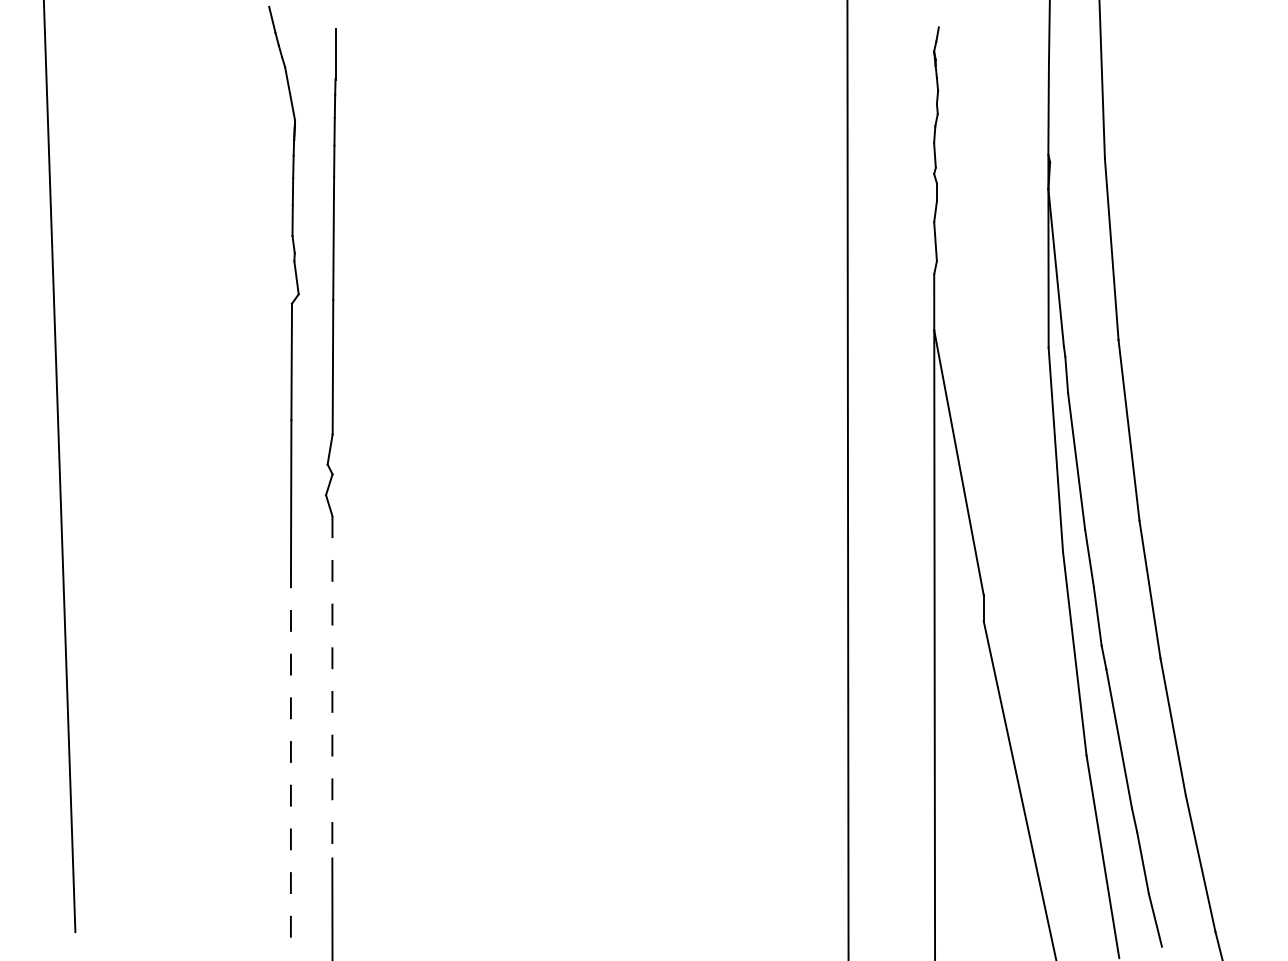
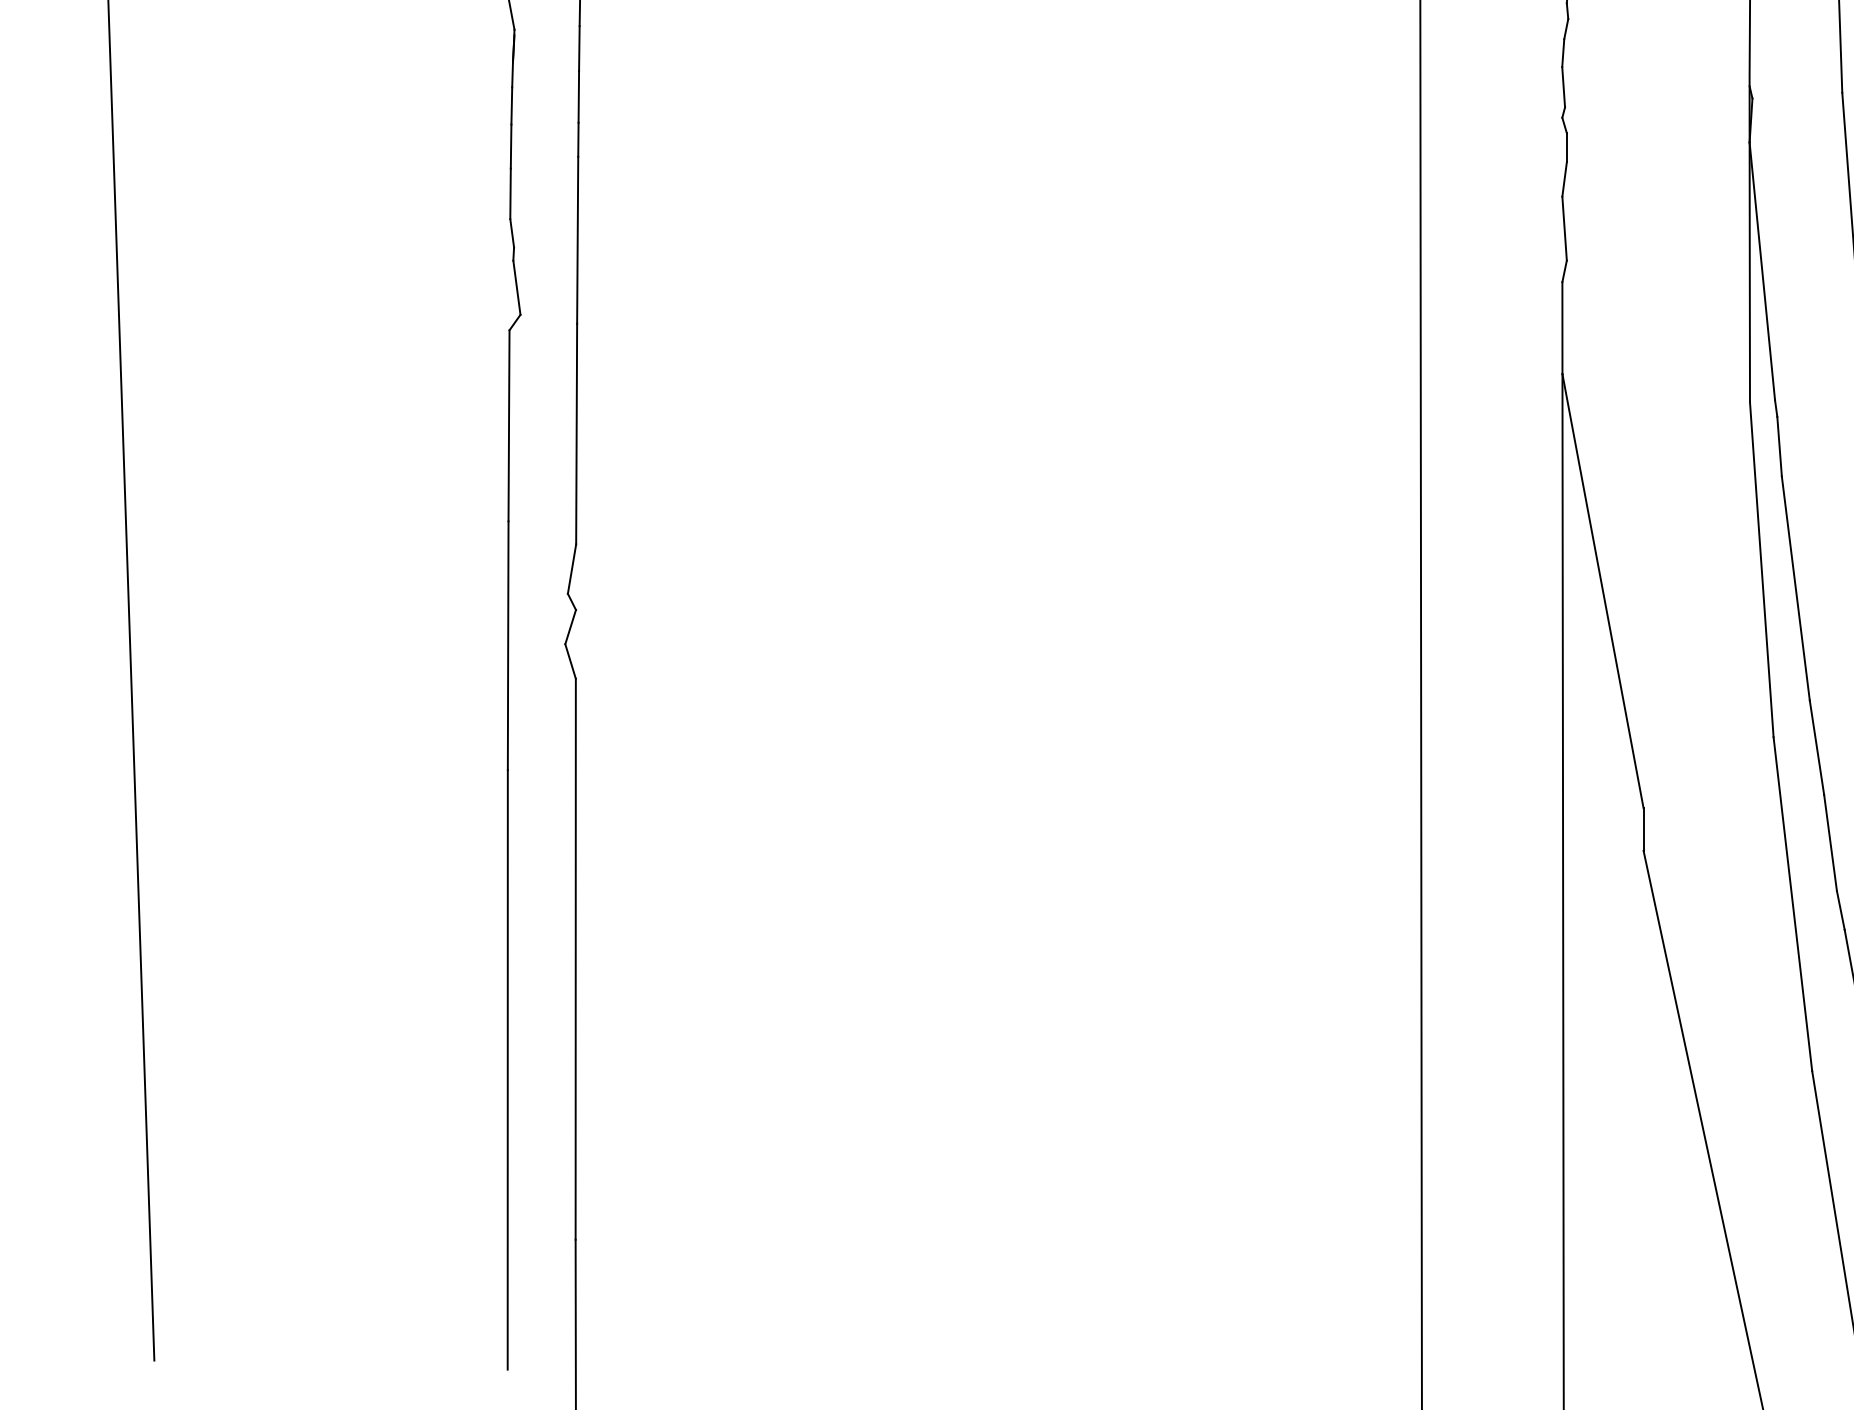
line: (332, 687) -> (575, 959), dashed -> solid
line: (290, 754) -> (507, 1069), dashed -> solid

